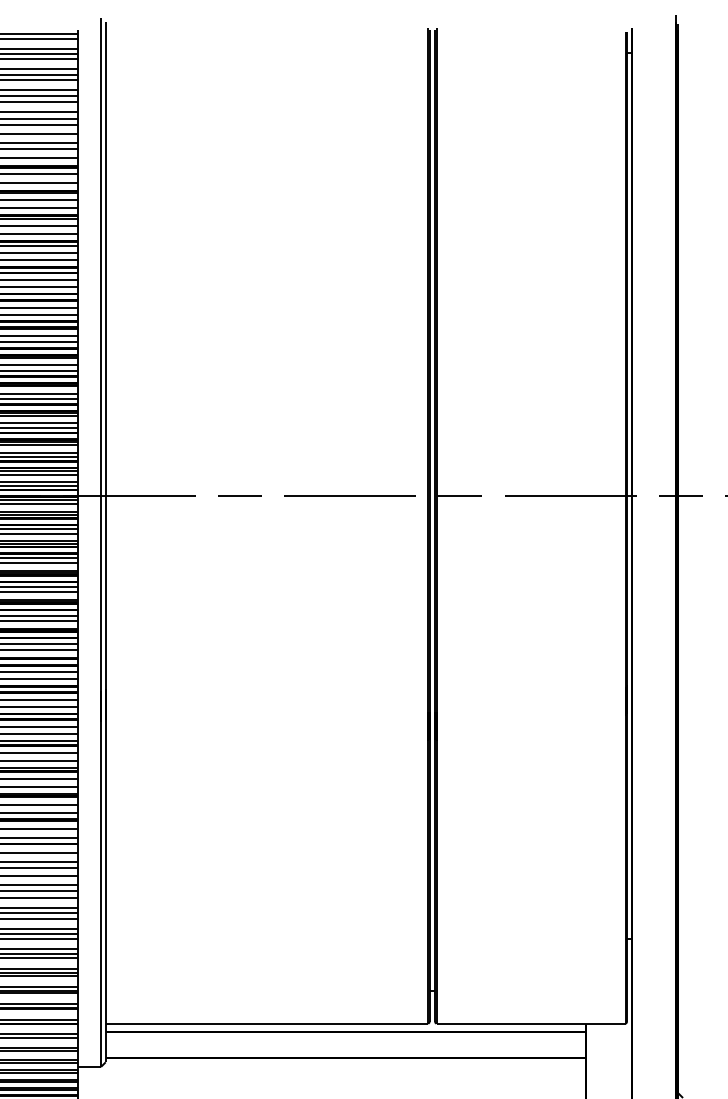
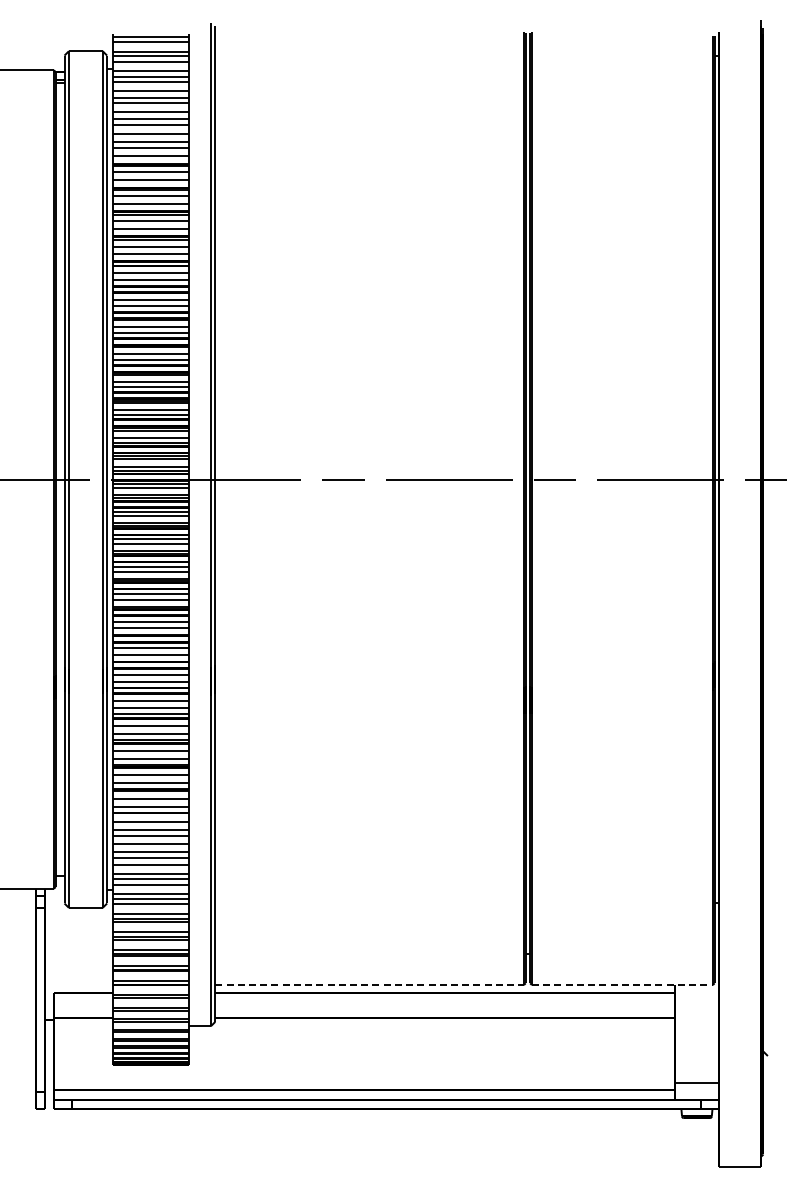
line: (267, 1024) -> (370, 985), solid -> dashed
line: (531, 1024) -> (622, 985), solid -> dashed

